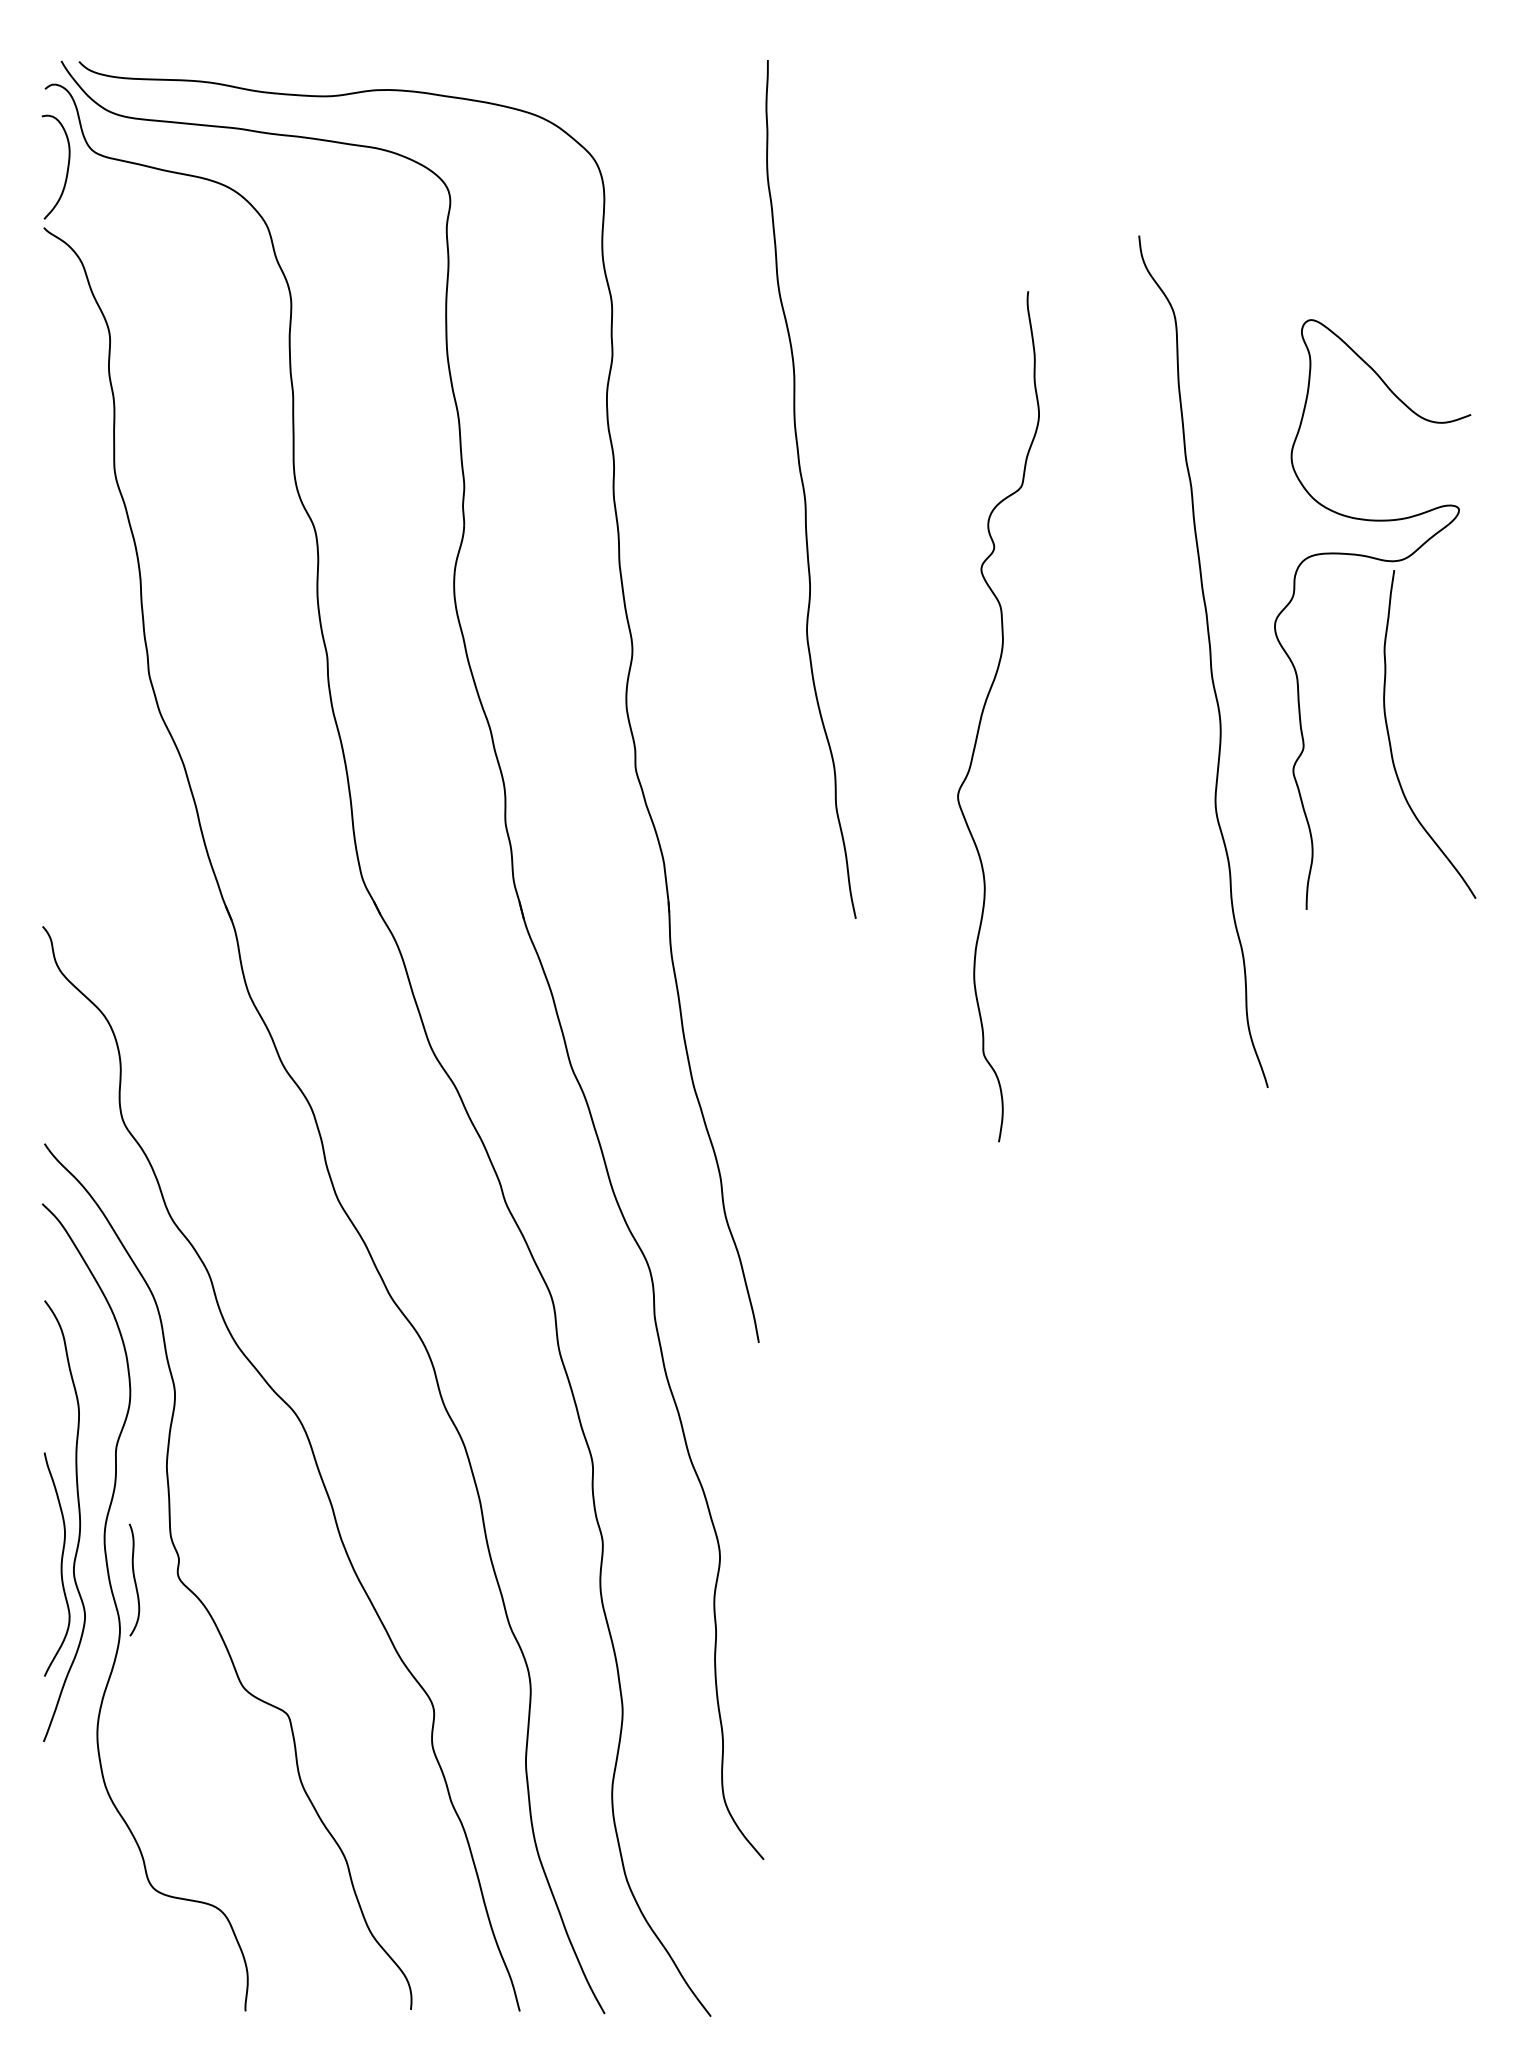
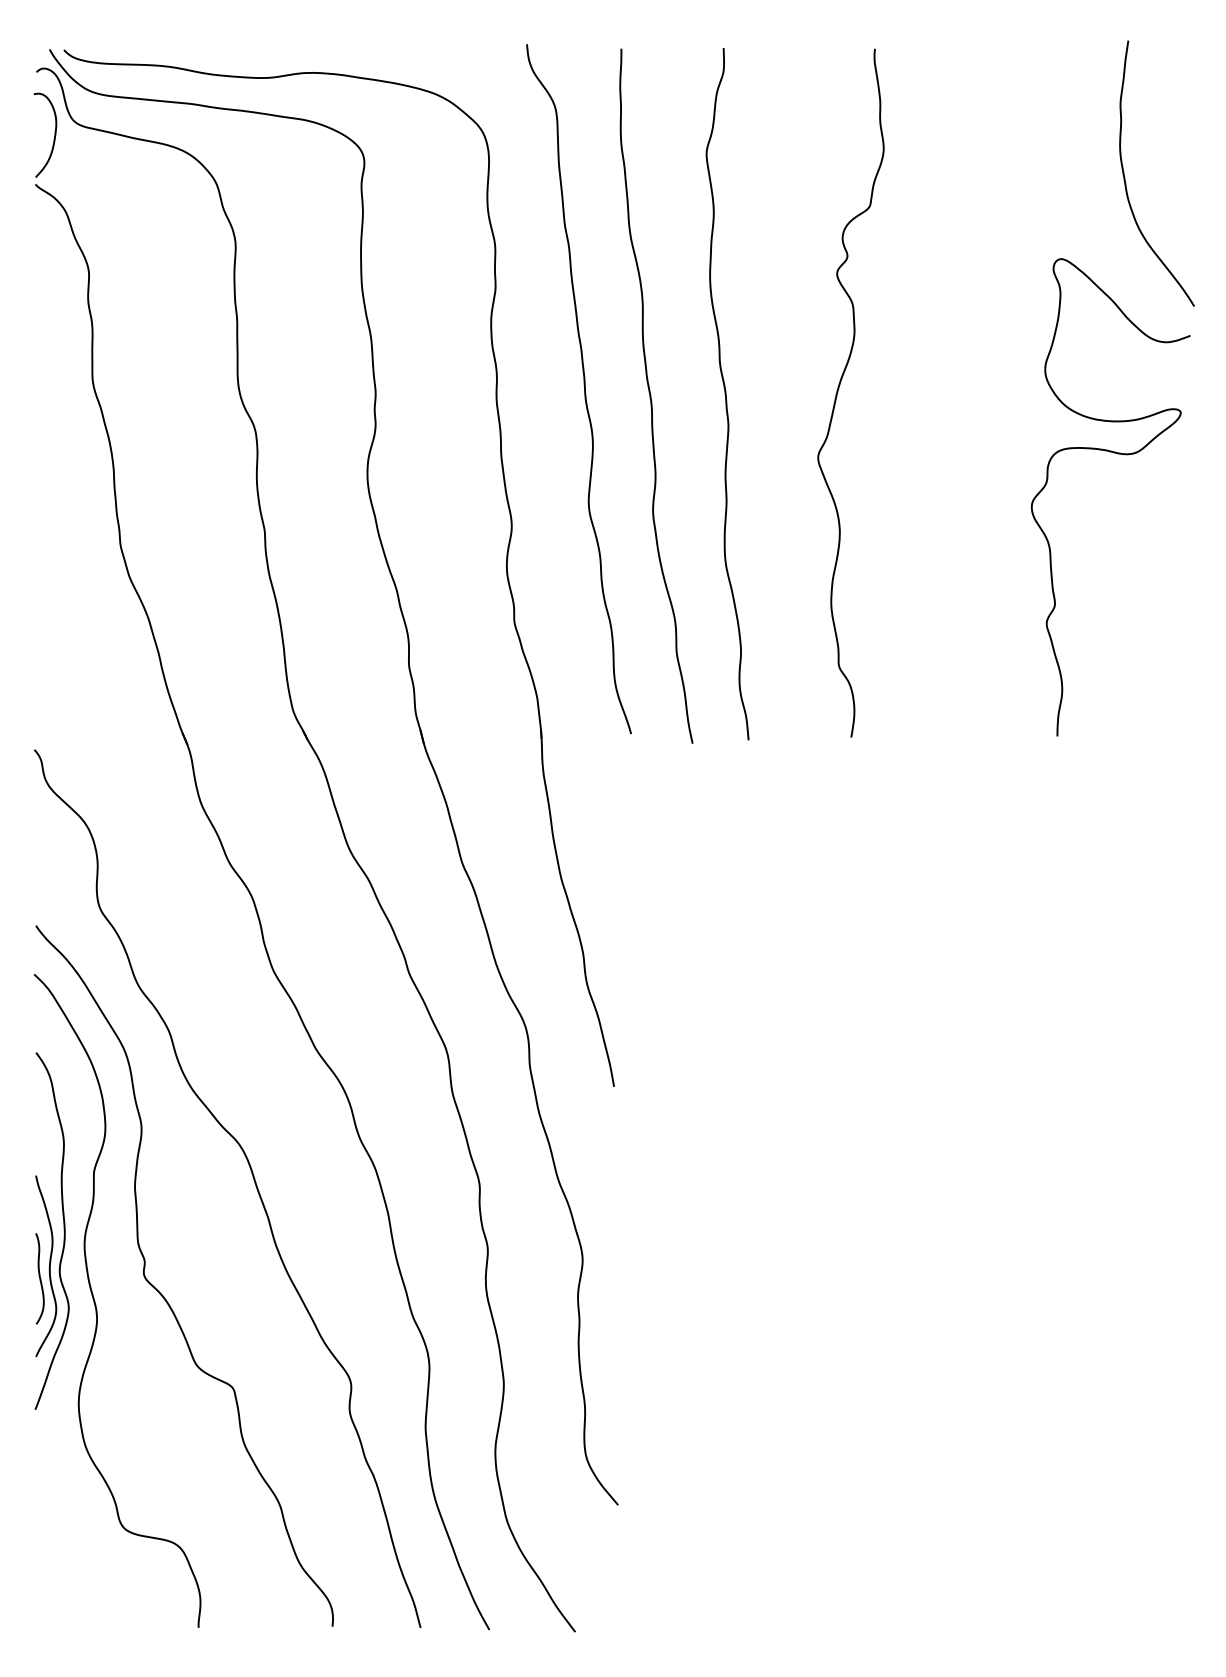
curve: (897, 486) -> (726, 393), added
curve: (1209, 660) -> (583, 388), moved
curve: (983, 713) -> (838, 390), moved
curve: (1390, 739) -> (1125, 177), moved
curve: (134, 1579) -> (40, 1278), moved

